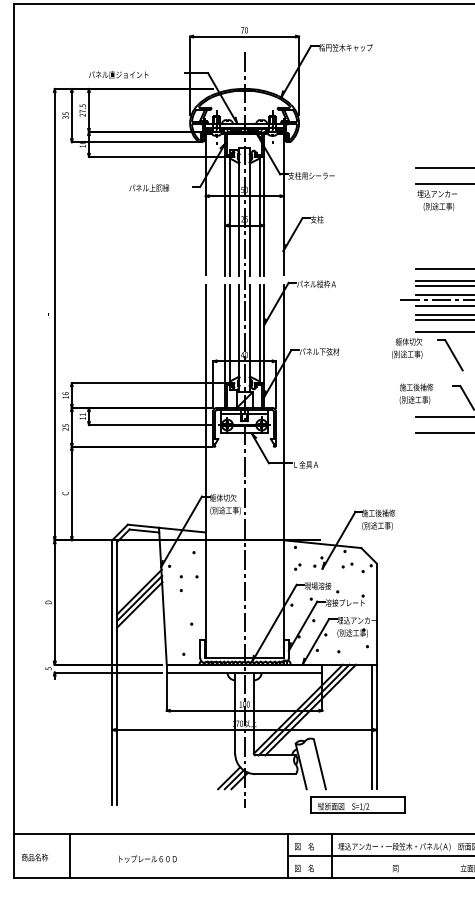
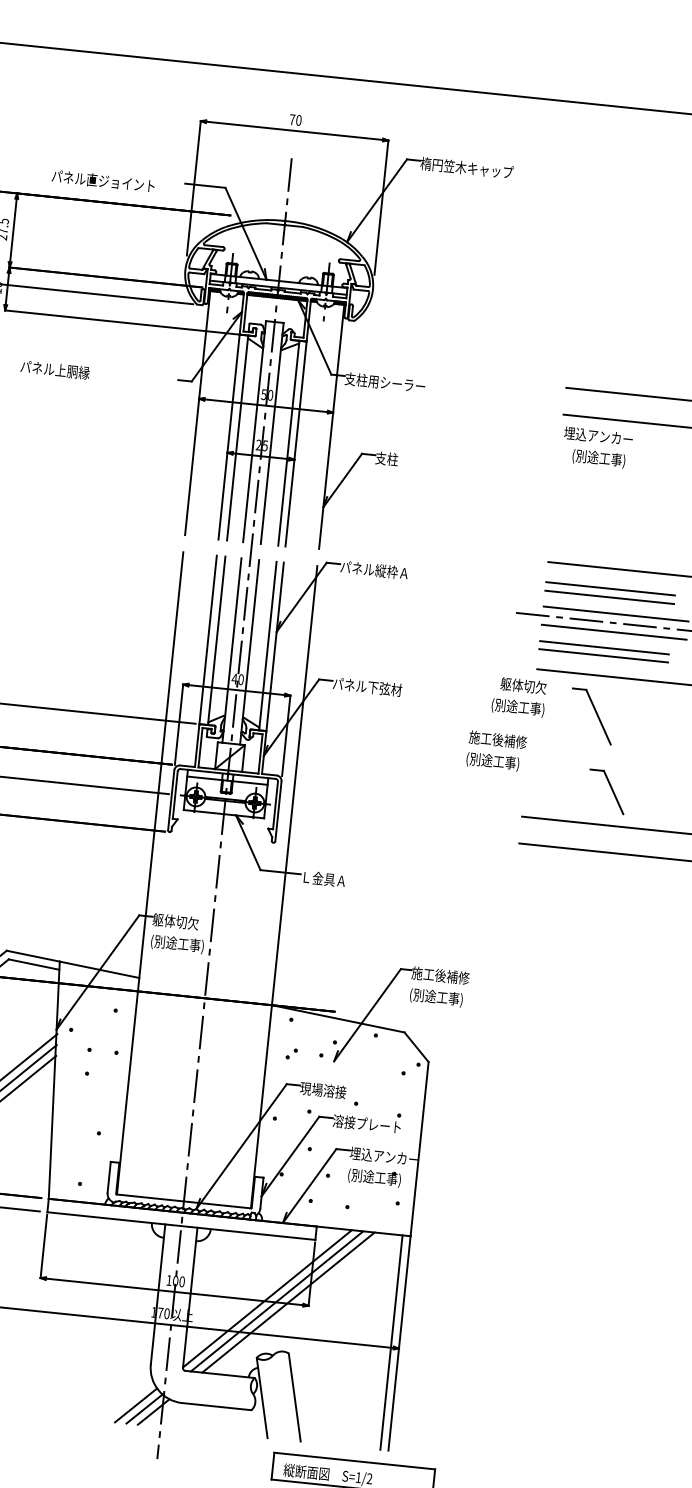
text: (118, 74) -> (103, 180), moved
text: (148, 187) -> (54, 368), moved
text: (416, 393) -> (496, 750), moved
part: (347, 565) -> (377, 1060), removed

